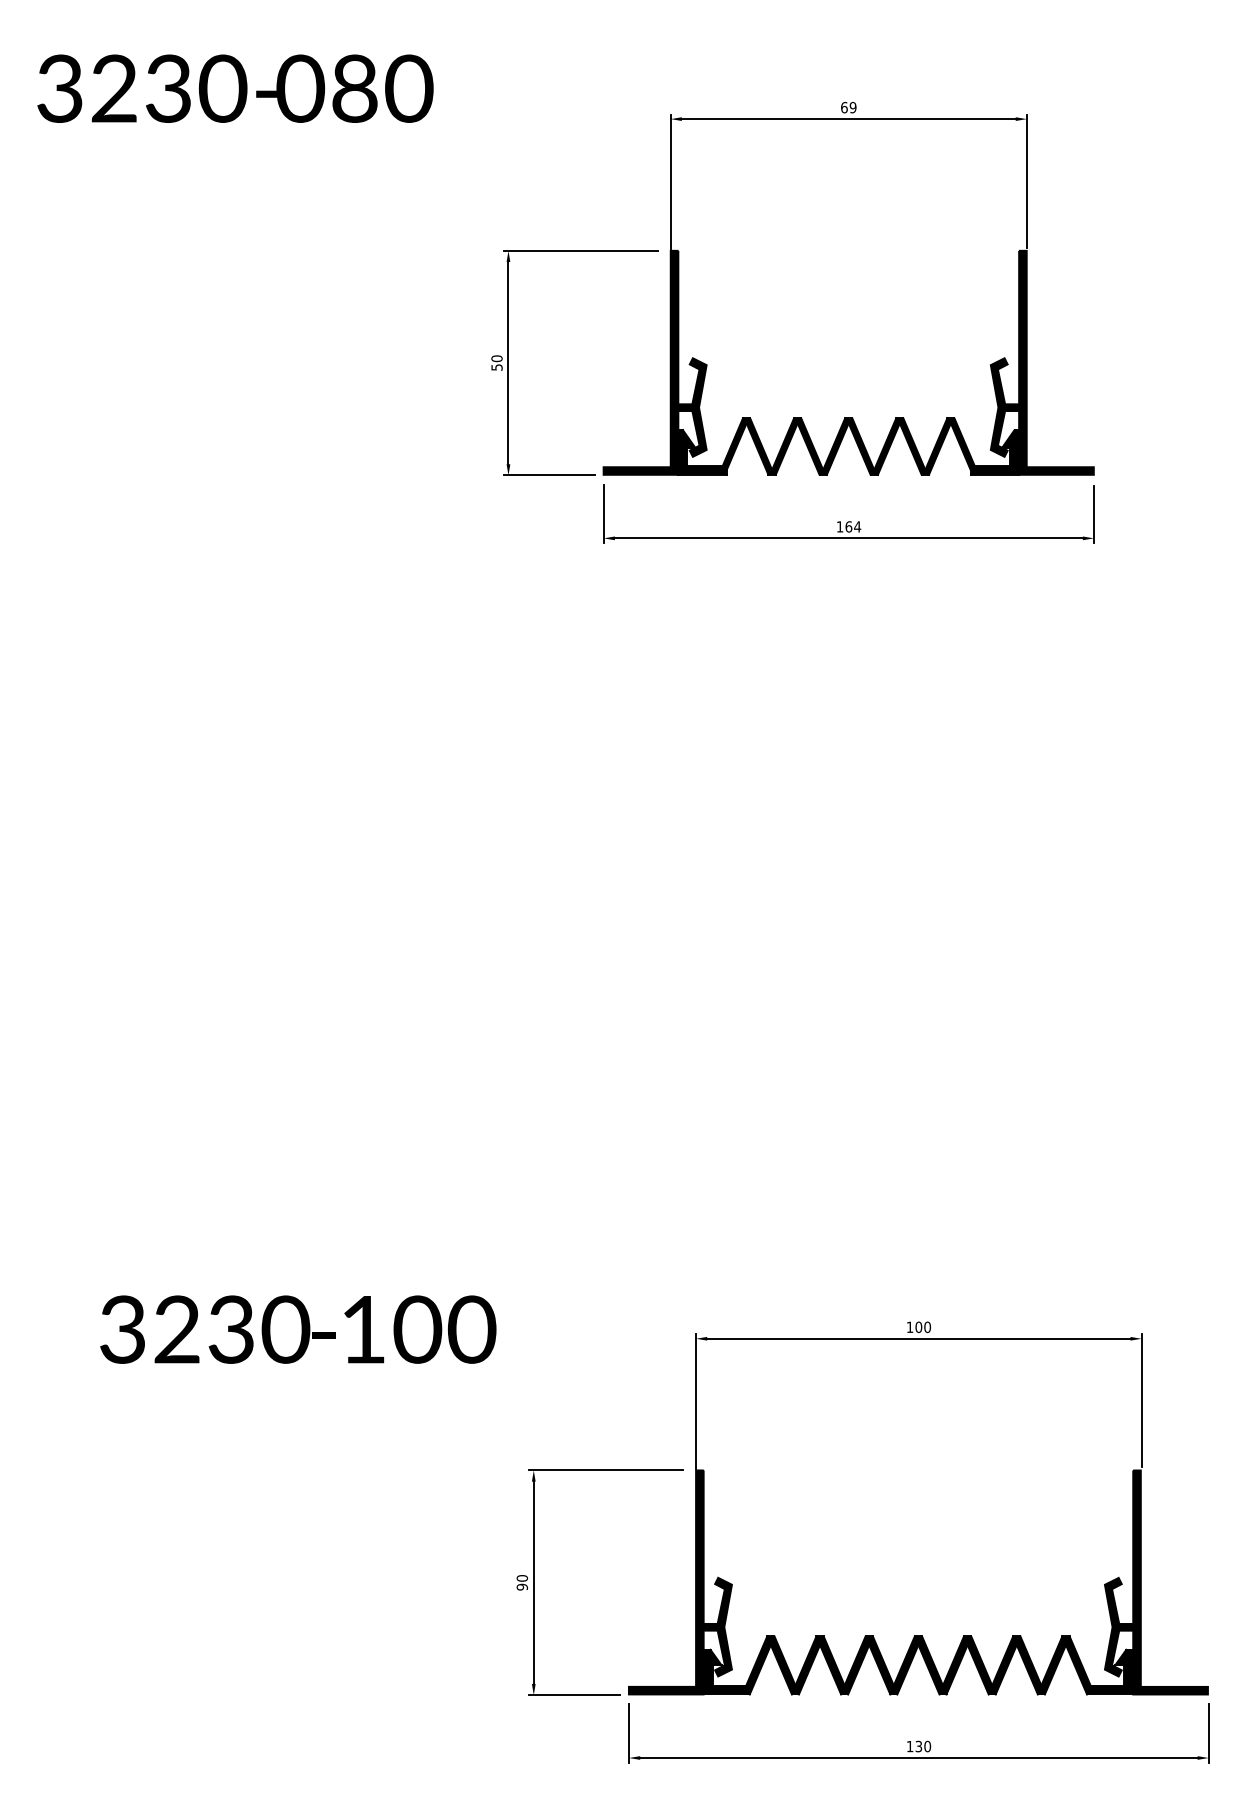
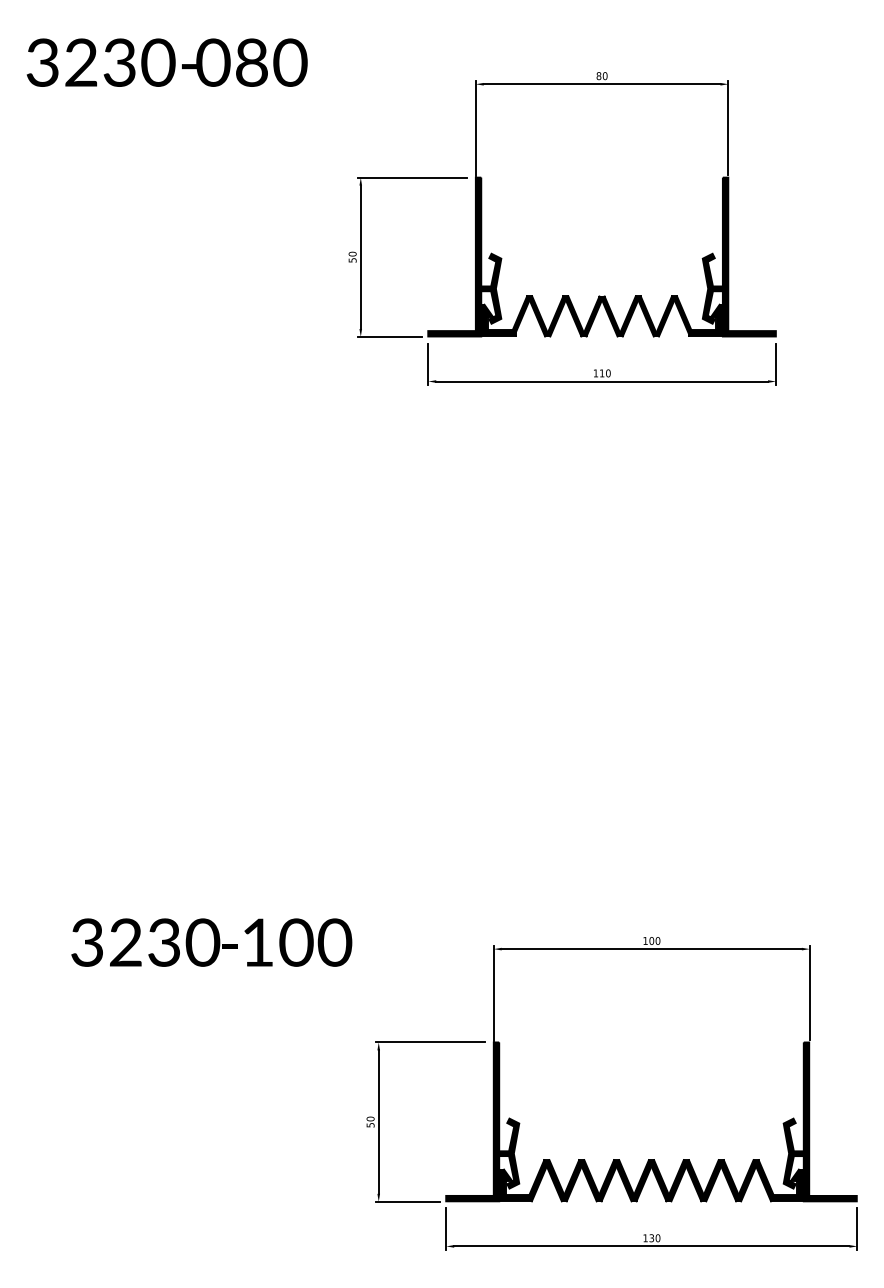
text: (848, 107) -> (601, 76), 69 -> 80
text: (853, 526) -> (605, 373), 164 -> 110
text: (521, 1586) -> (370, 1124), 90 -> 50

